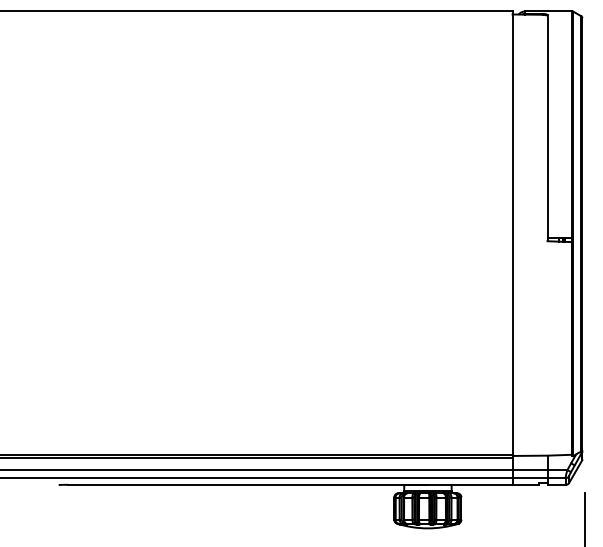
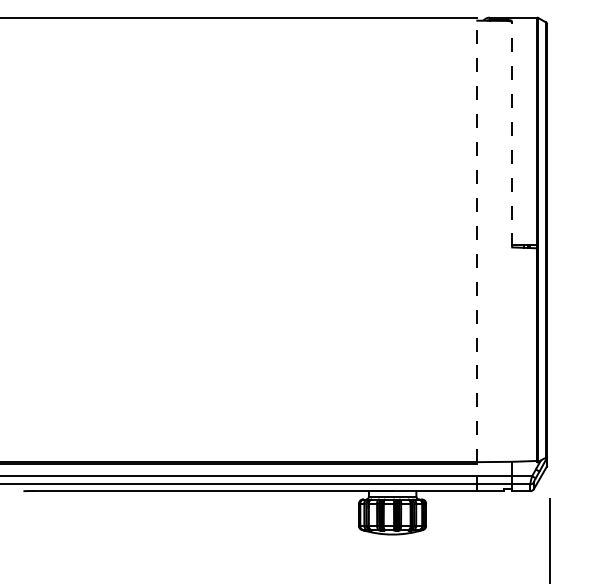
line: (547, 127) -> (512, 133), solid -> dashed
line: (512, 248) -> (477, 254), solid -> dashed

